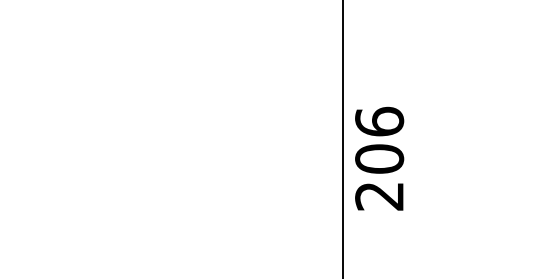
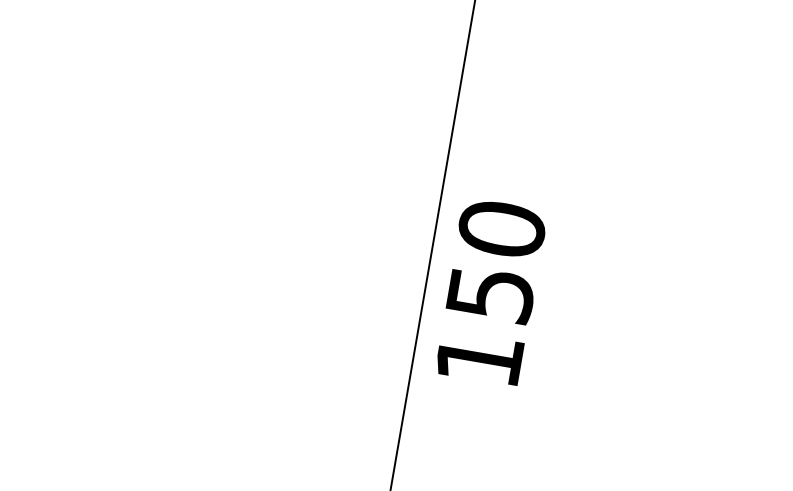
text: (379, 158) -> (490, 293), 206 -> 150

